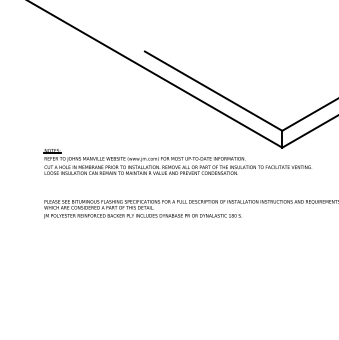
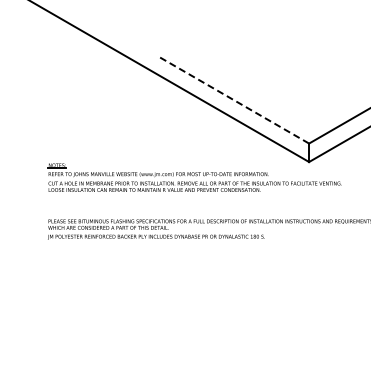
line: (213, 91) -> (233, 100), solid -> dashed

